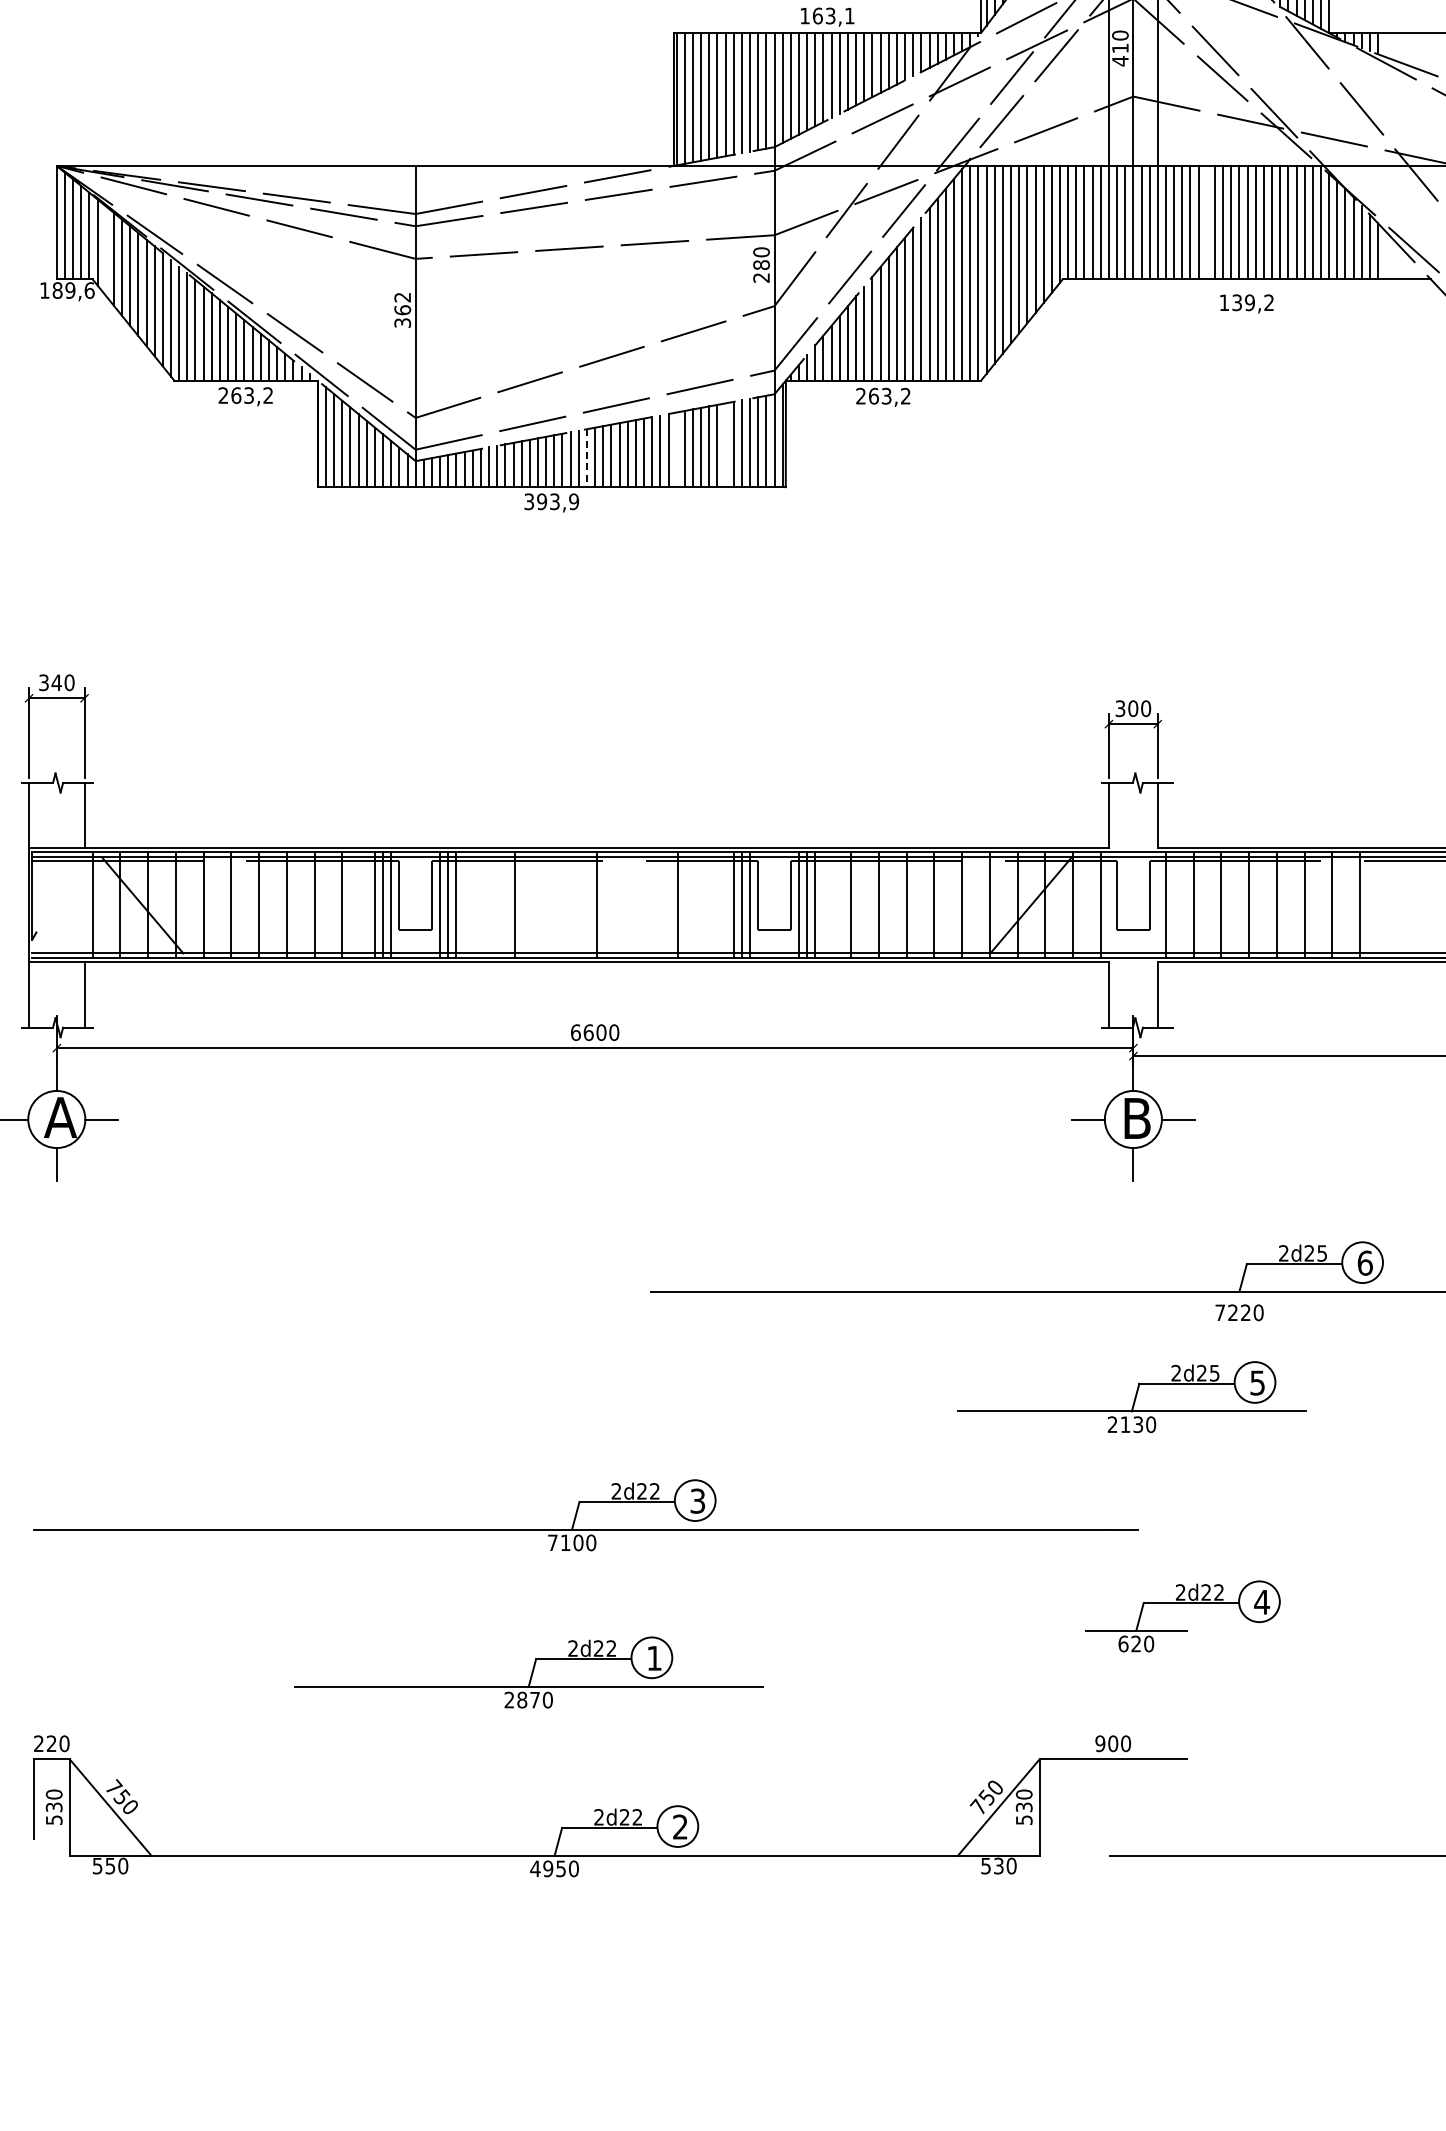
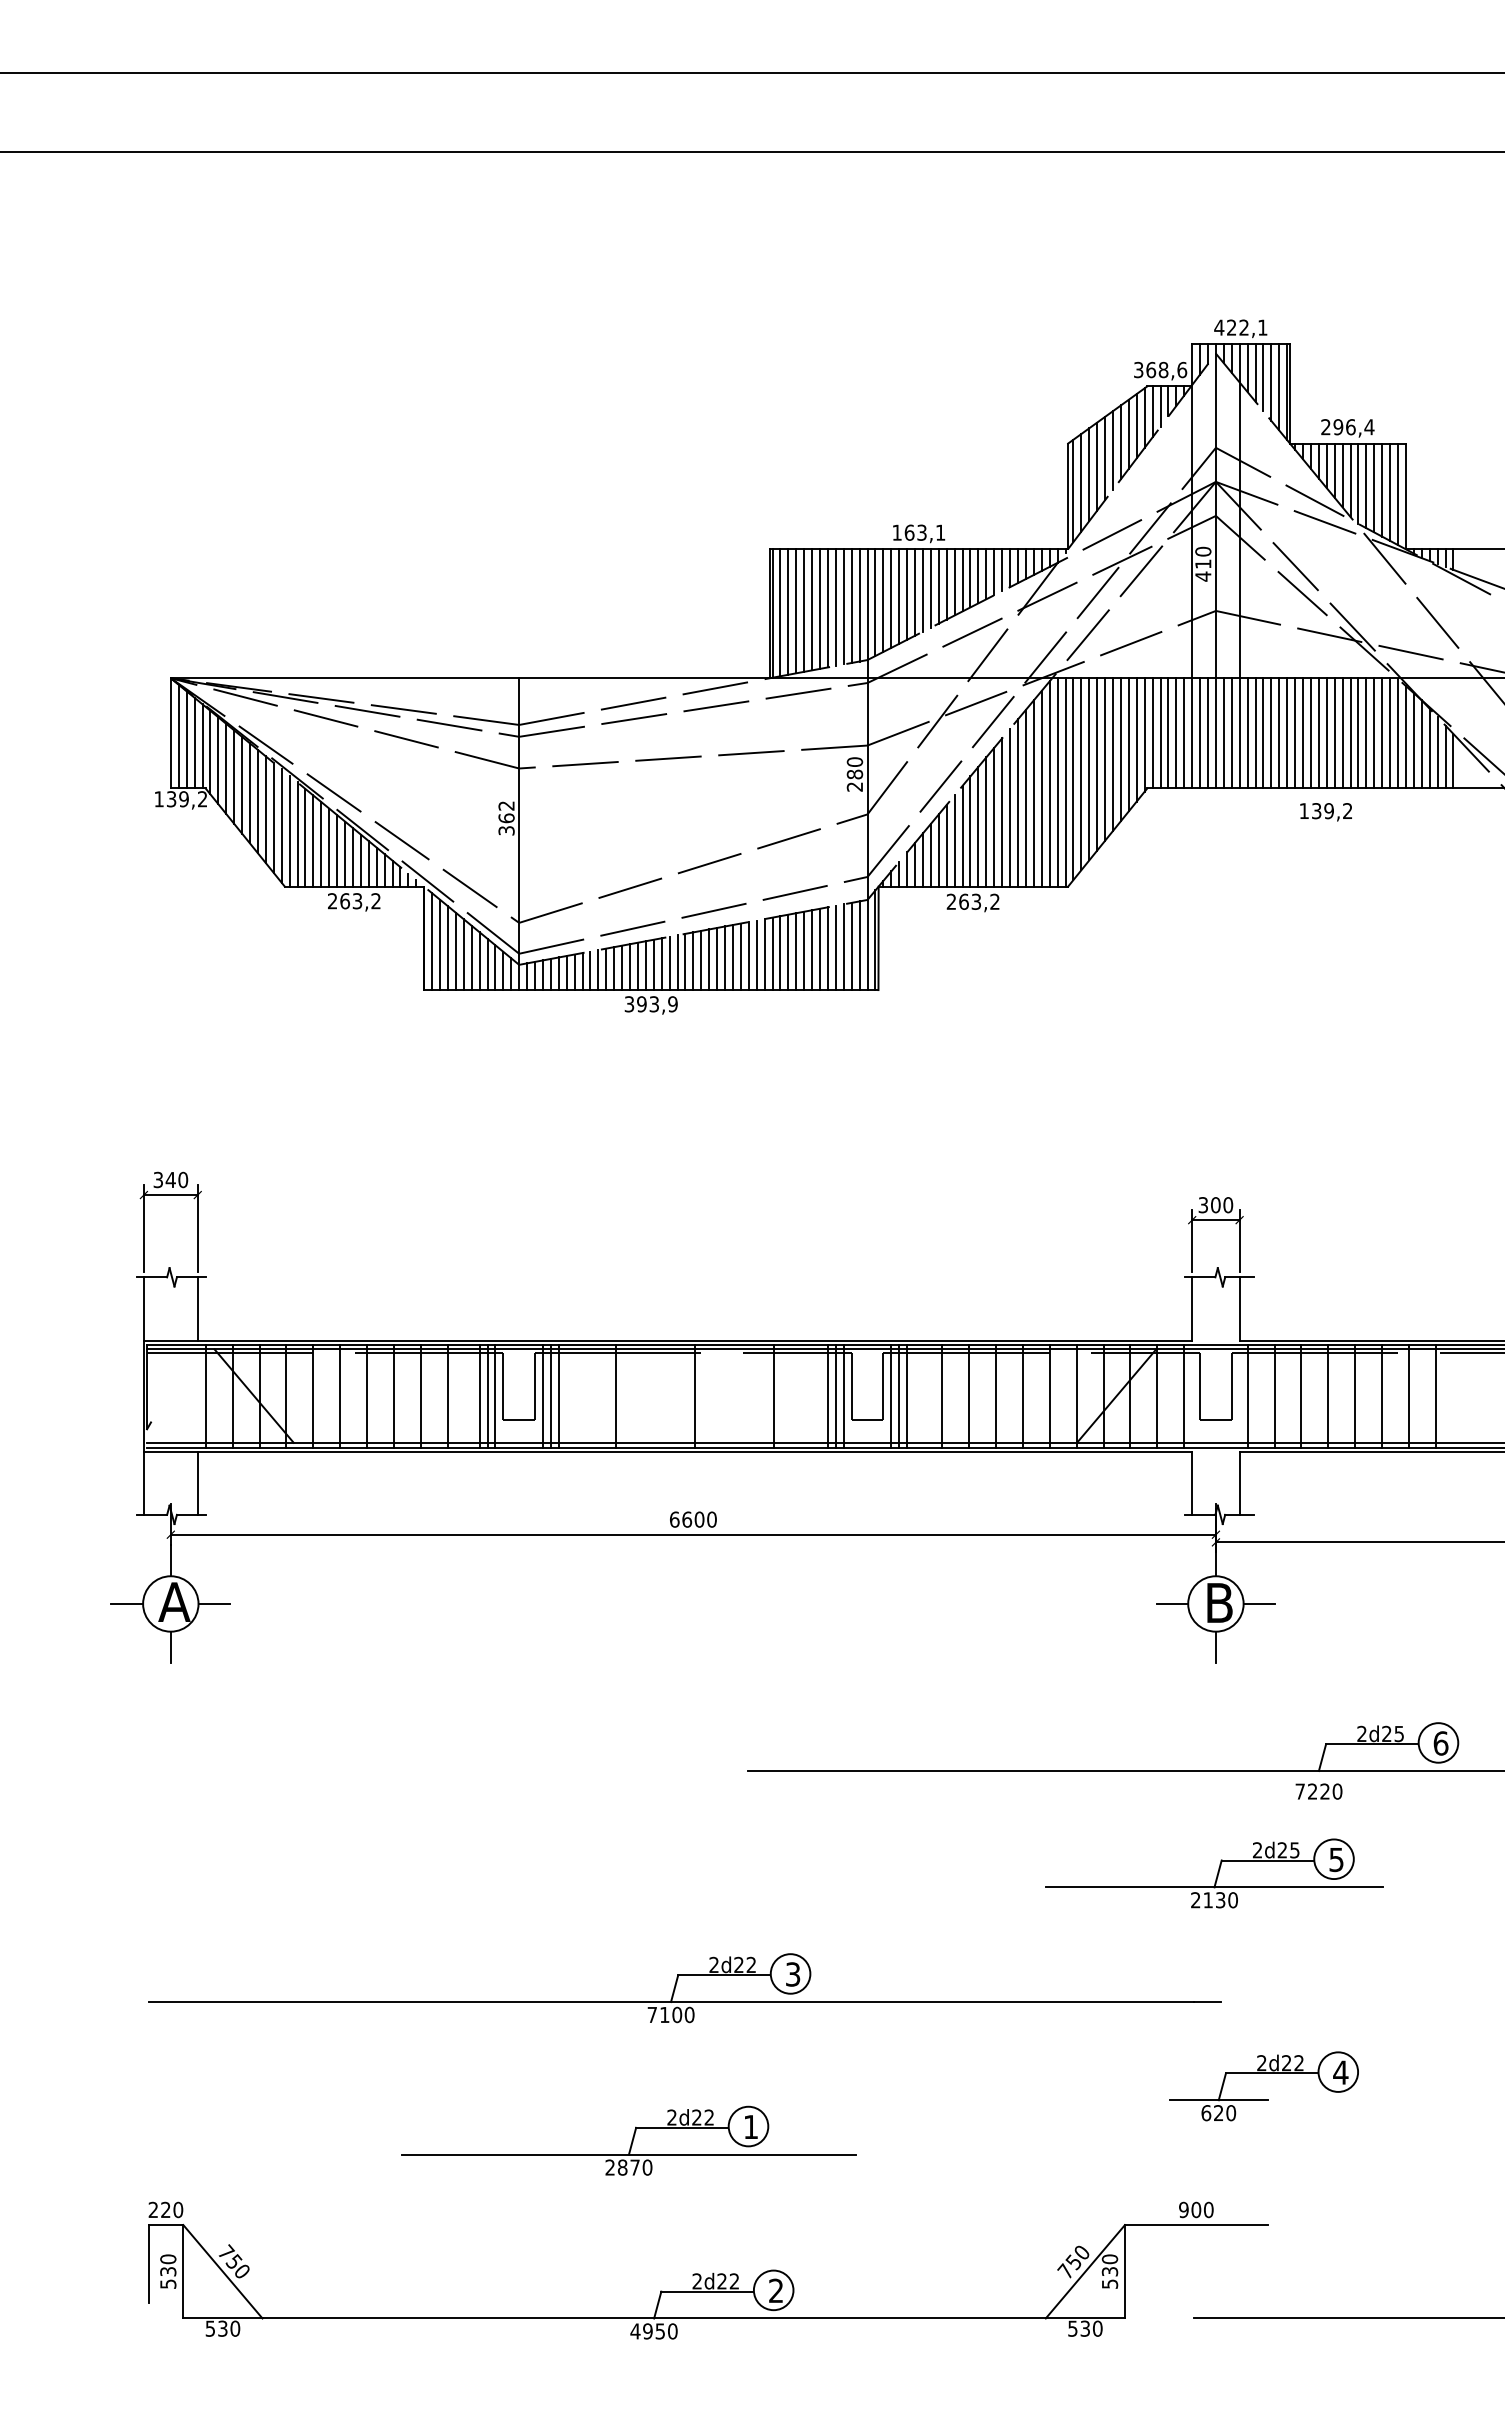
line: (1207, 222) -> (1287, 733), added
line: (105, 250) -> (218, 760), added
text: (72, 290) -> (186, 799), 189,6 -> 139,2
line: (726, 445) -> (820, 949), added
line: (676, 449) -> (772, 953), added
line: (586, 458) -> (685, 962), dashed -> solid
text: (110, 1864) -> (222, 2327), 550 -> 530

